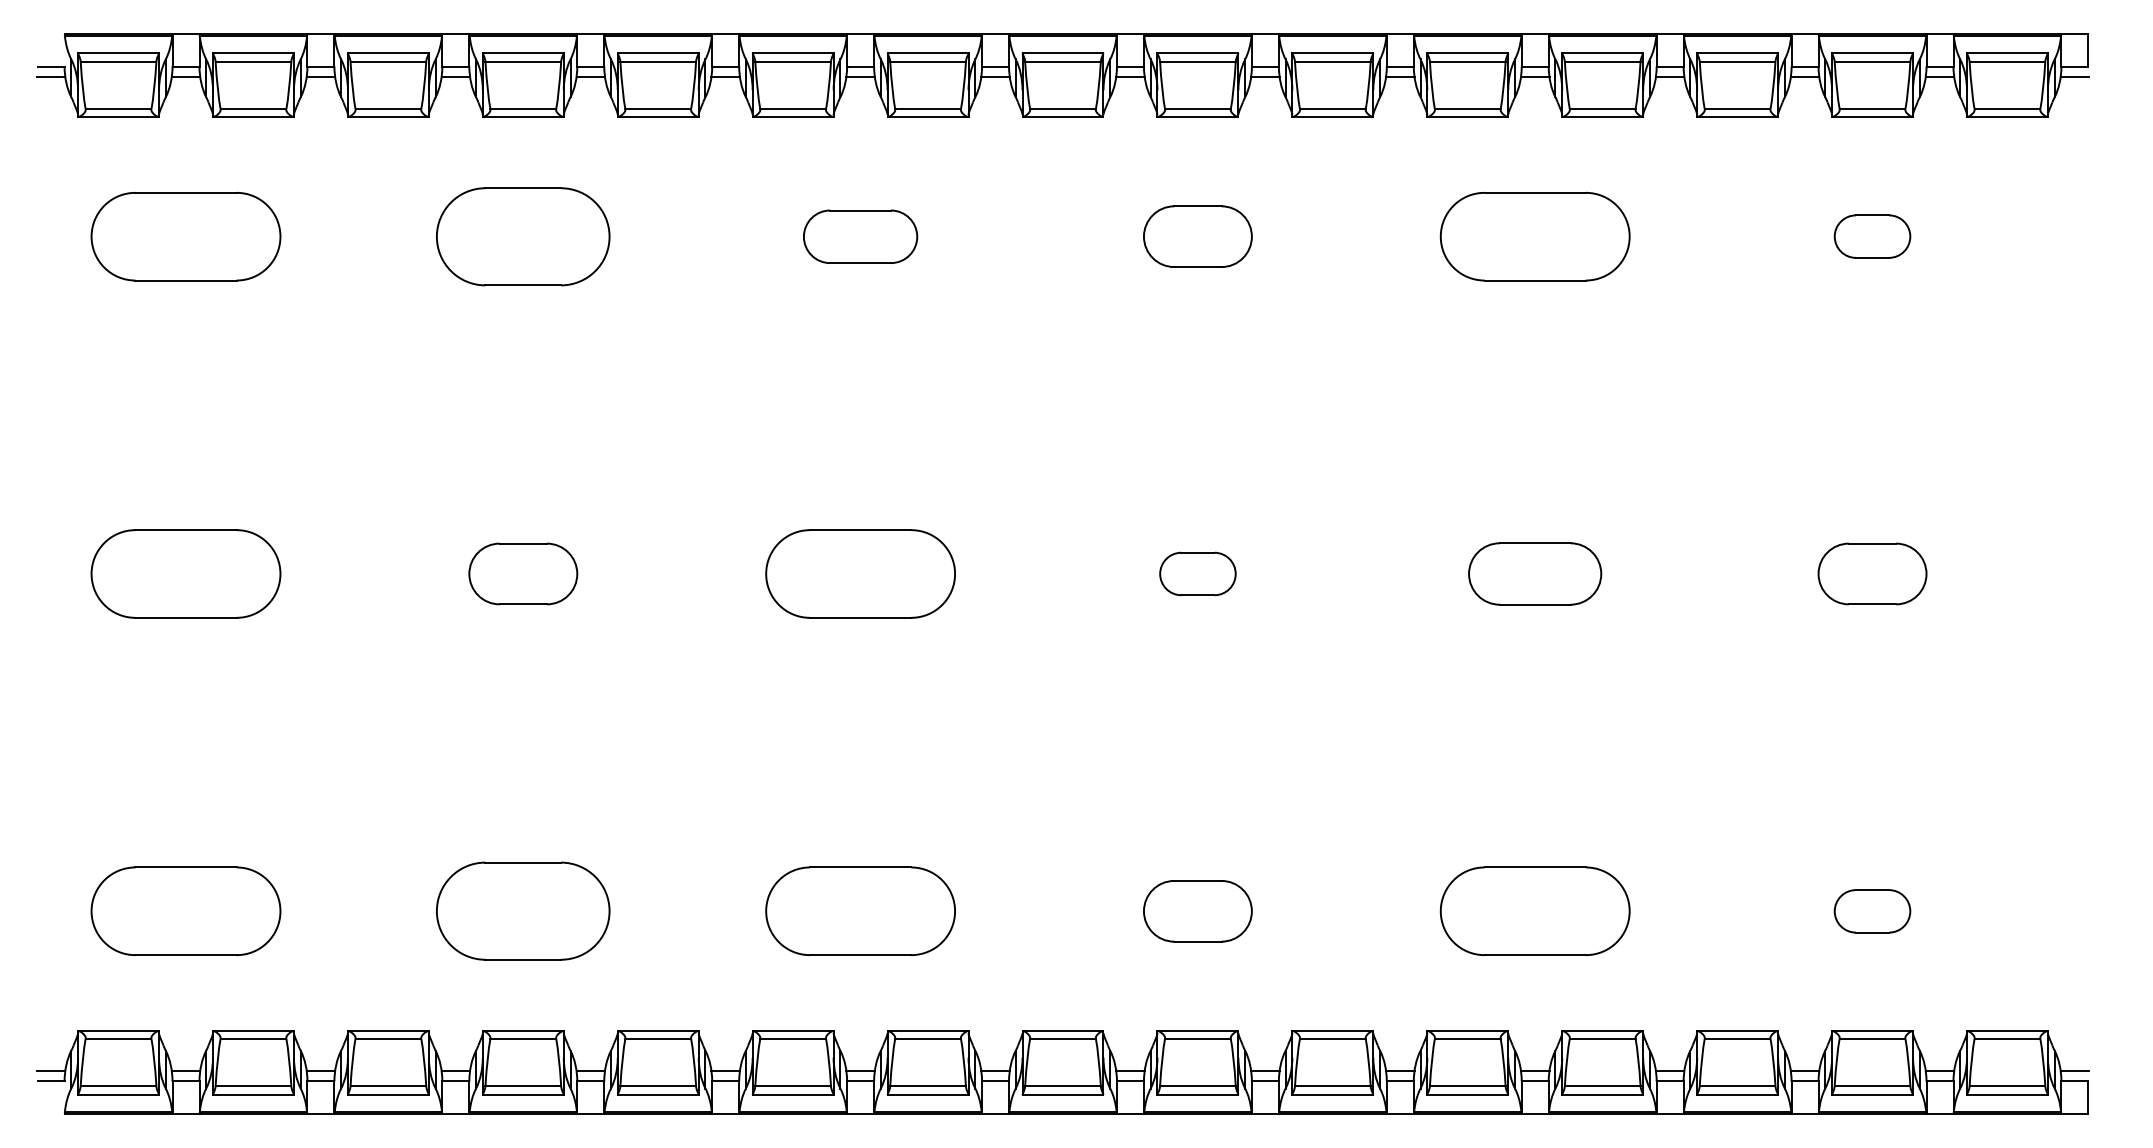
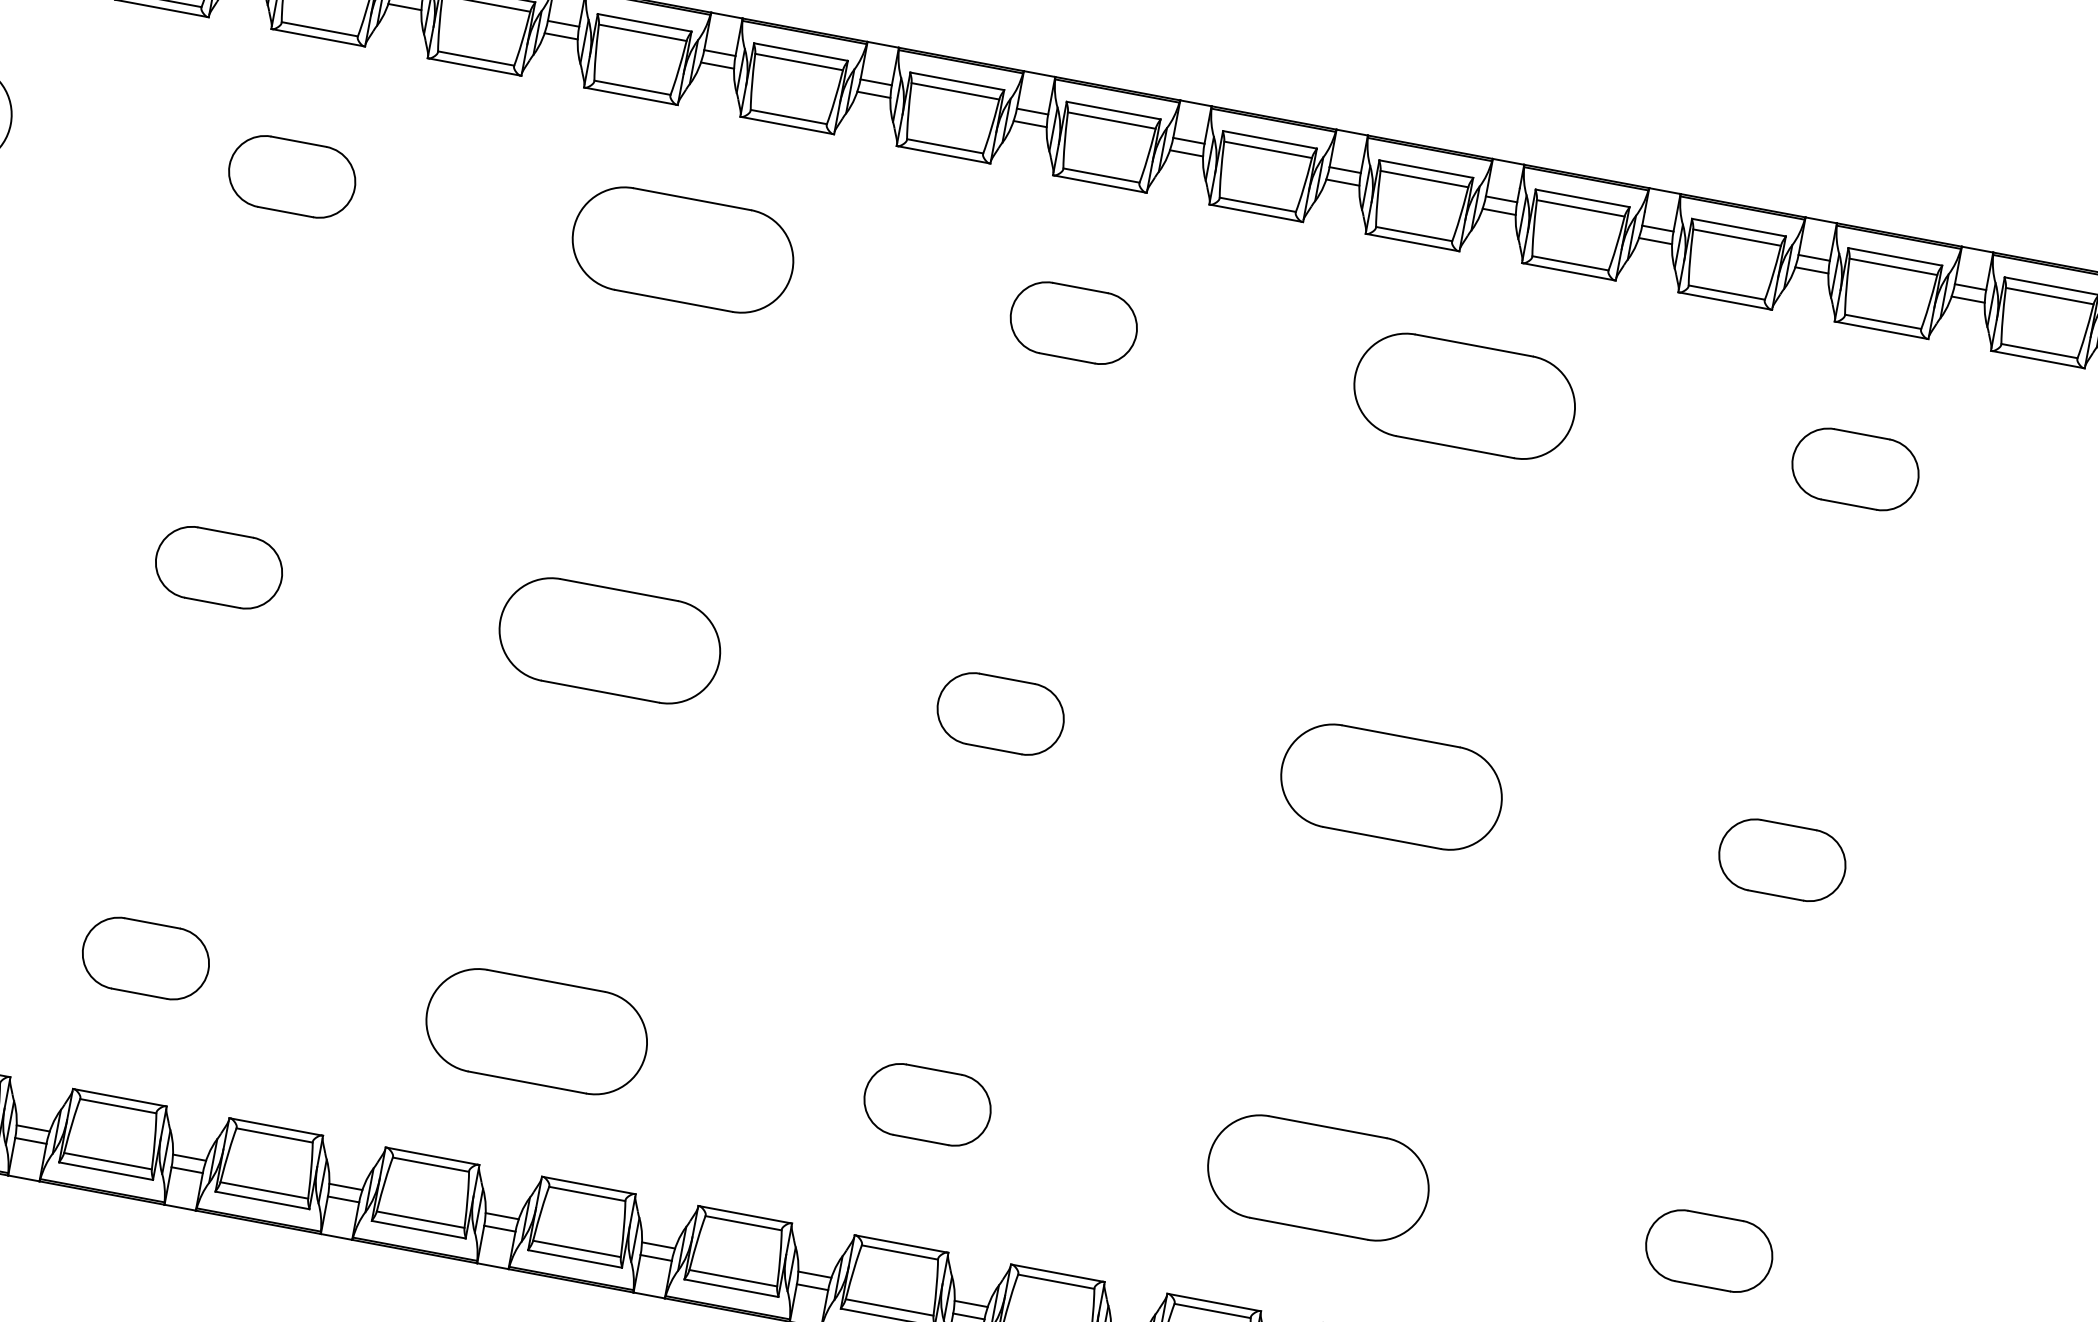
part: (523, 236) -> (292, 176), size x0.62
part: (860, 236) -> (682, 249), size x1.67
part: (1872, 236) -> (1855, 469), size x1.43
part: (1197, 573) -> (1000, 713), size x1.43
part: (1534, 573) -> (1390, 786), size x1.43
part: (523, 911) -> (146, 958), size x0.62
part: (1872, 911) -> (1709, 1251), size x1.43

